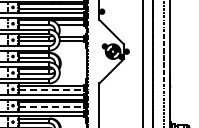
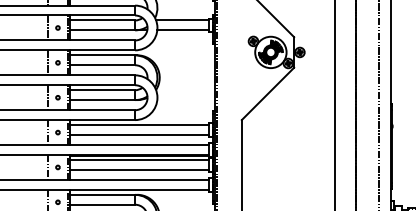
line: (51, 90) -> (139, 135), dashed -> solid
line: (51, 106) -> (139, 169), dashed -> solid

